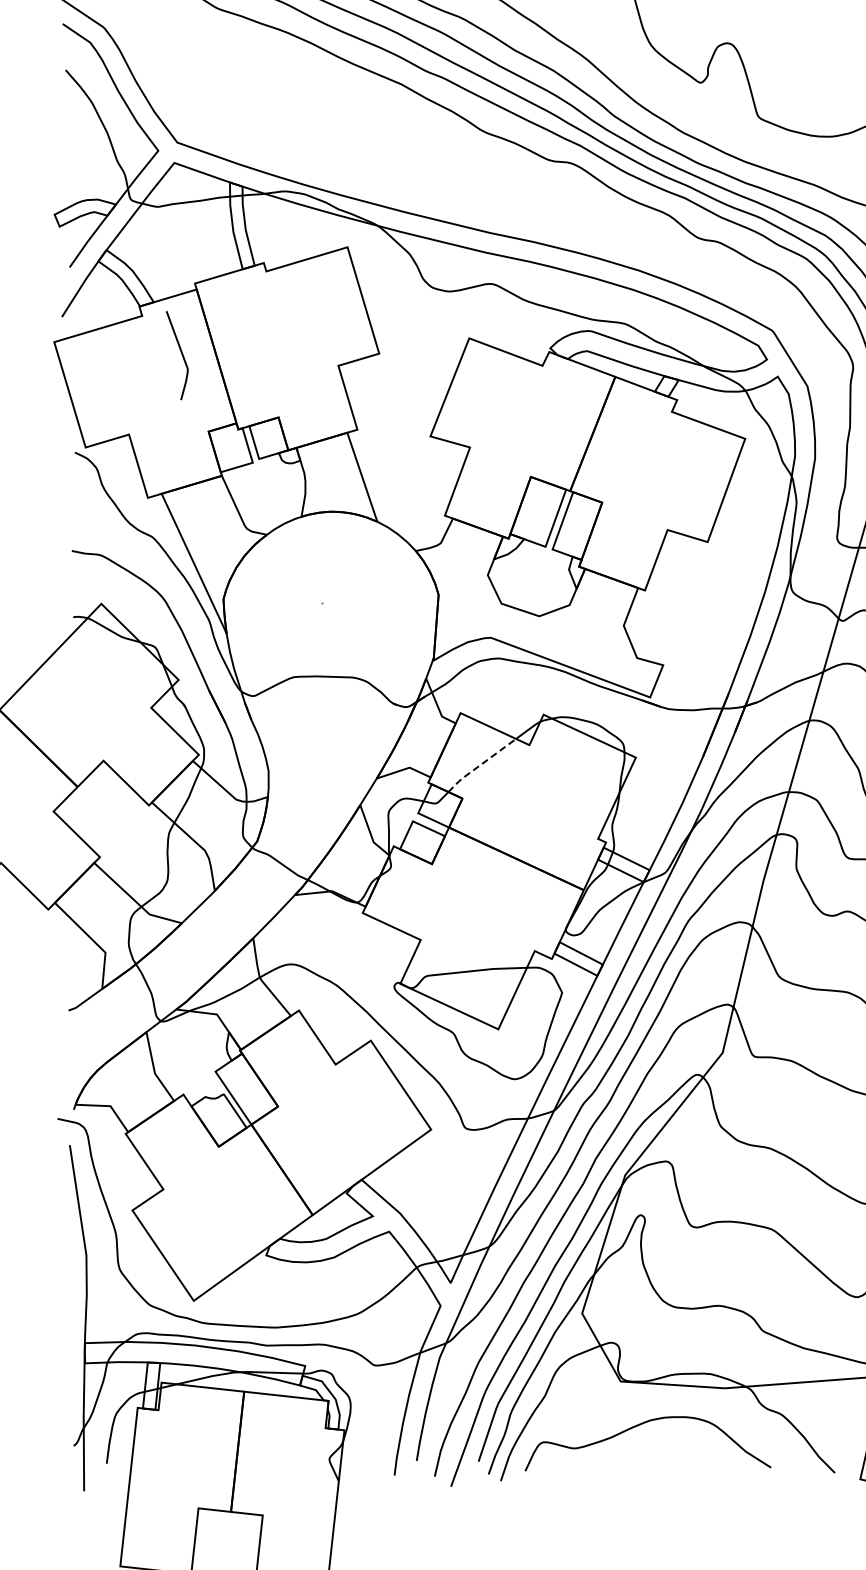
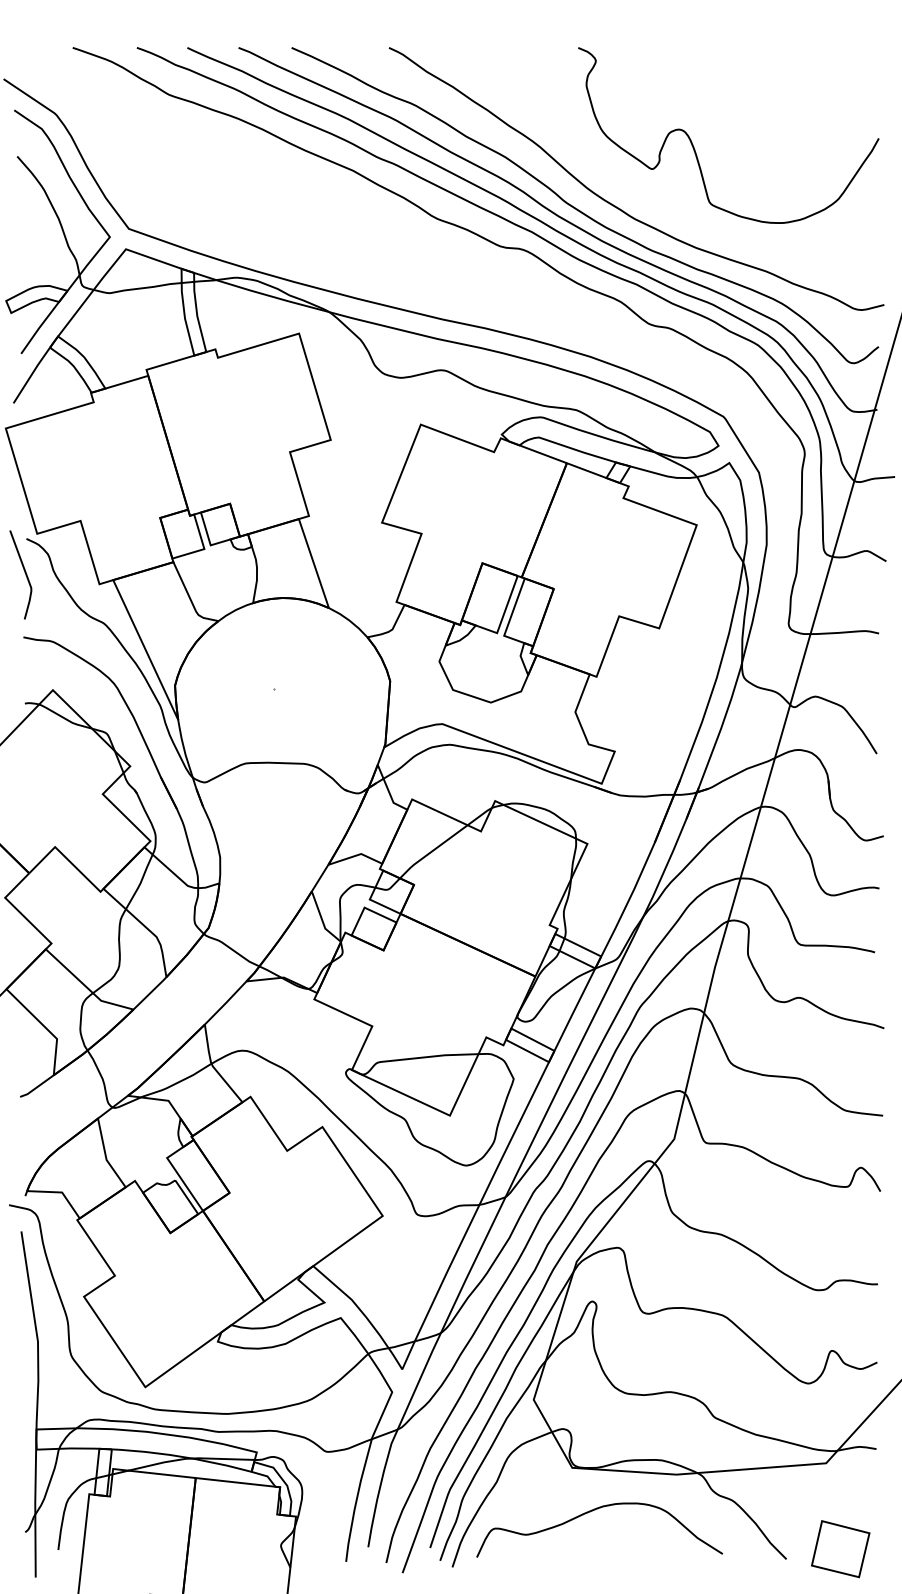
line: (180, 353) -> (24, 572), moved
line: (480, 765) -> (432, 851), dashed -> solid

